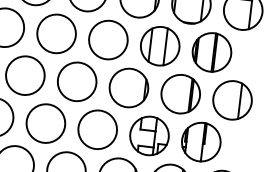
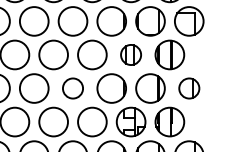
part: (159, 45) -> (130, 54), size x0.7
circle: (76, 81) -> (72, 88), size x0.7
part: (232, 100) -> (189, 88), size x0.7

